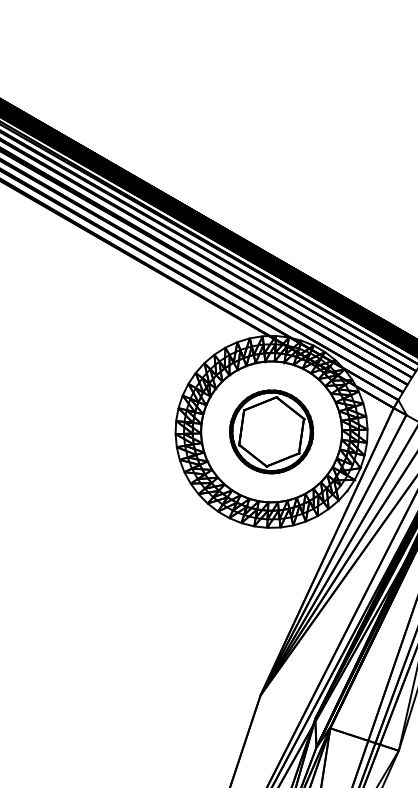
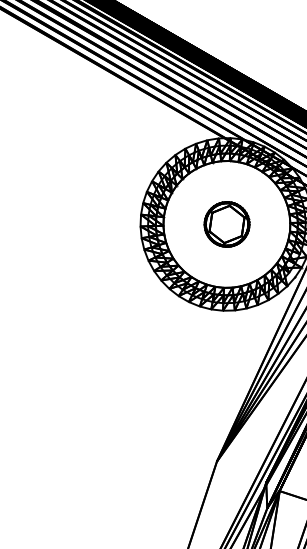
part: (271, 431) -> (226, 224), size x0.6

